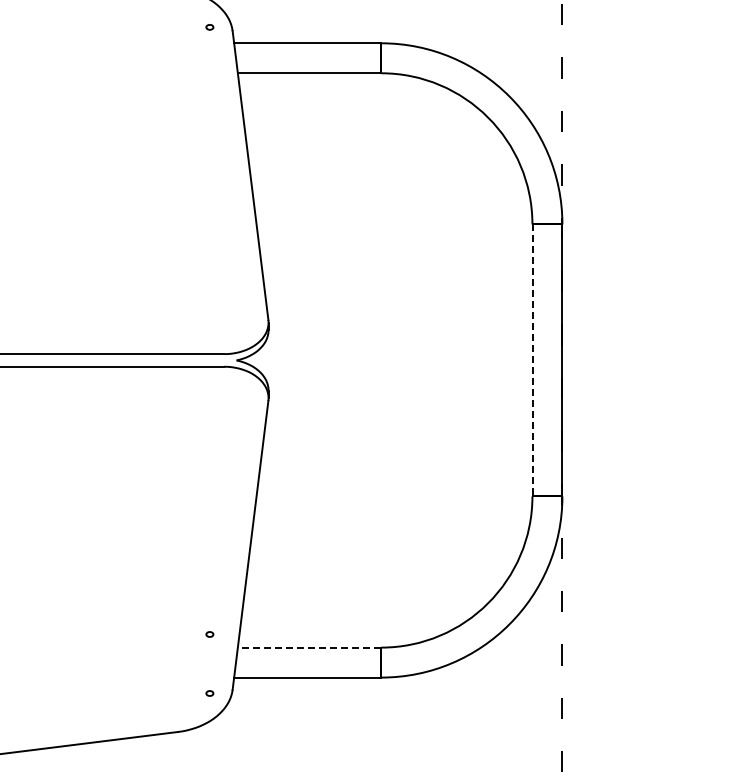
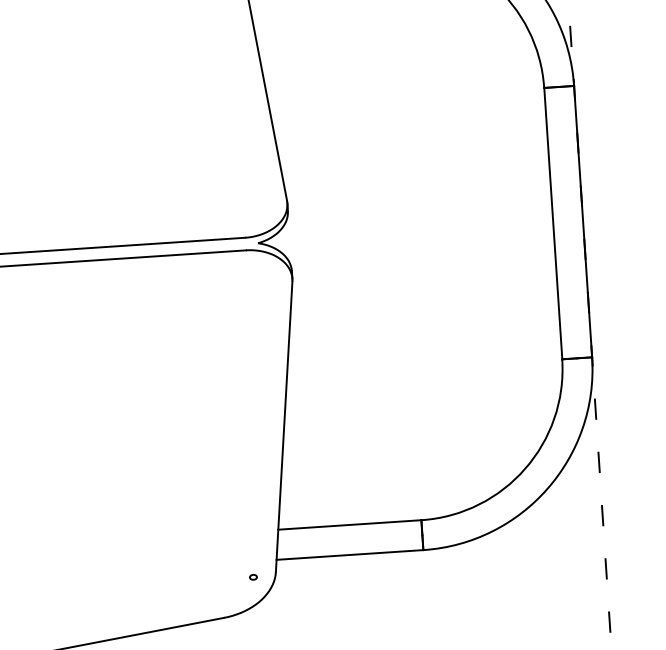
line: (532, 360) -> (553, 223), dashed -> solid
part: (209, 634) -> (249, 518), removed
line: (309, 647) -> (349, 524), dashed -> solid

